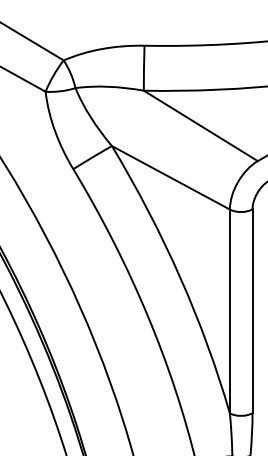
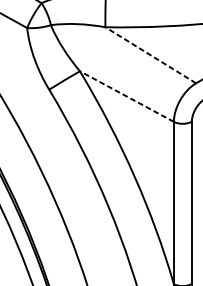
line: (200, 125) -> (150, 54), solid -> dashed
line: (170, 177) -> (126, 96), solid -> dashed

